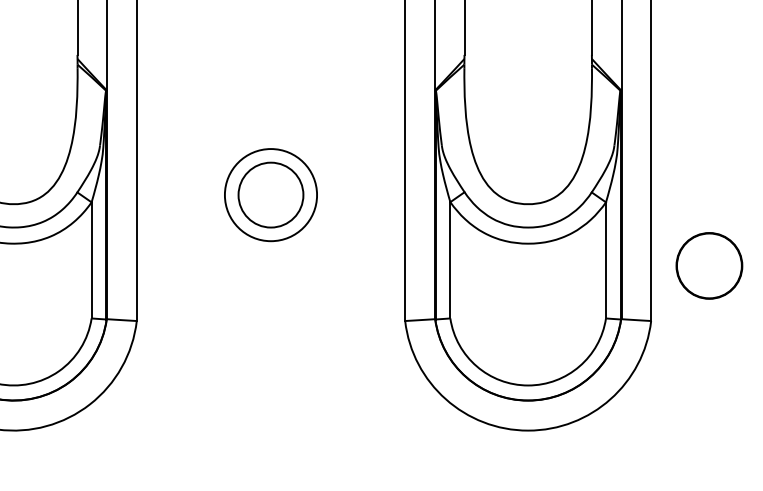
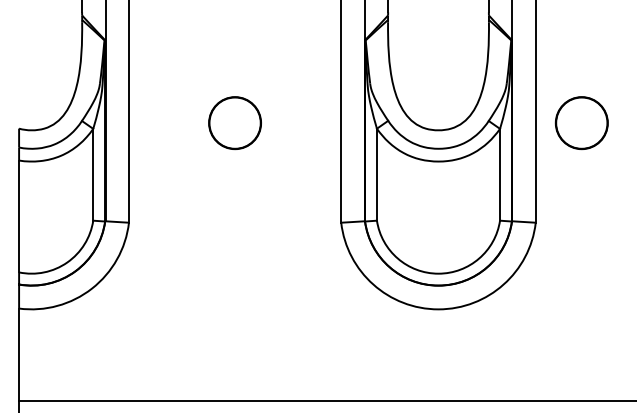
circle: (271, 195) -> (235, 123), size x0.71
circle: (709, 266) -> (581, 123), moved

